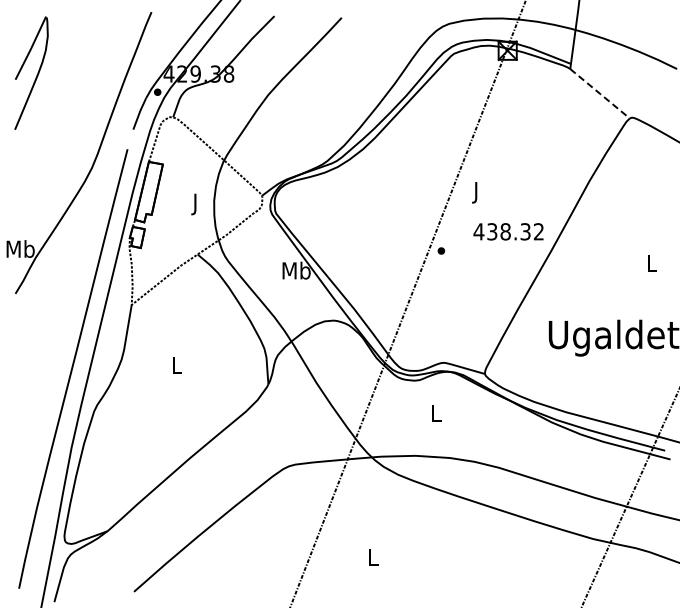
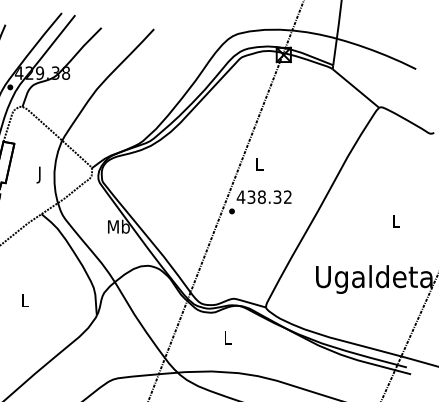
line: (600, 93) -> (356, 88), dashed -> solid
text: (476, 192) -> (259, 165), J -> L
text: (508, 231) -> (264, 196), moved

